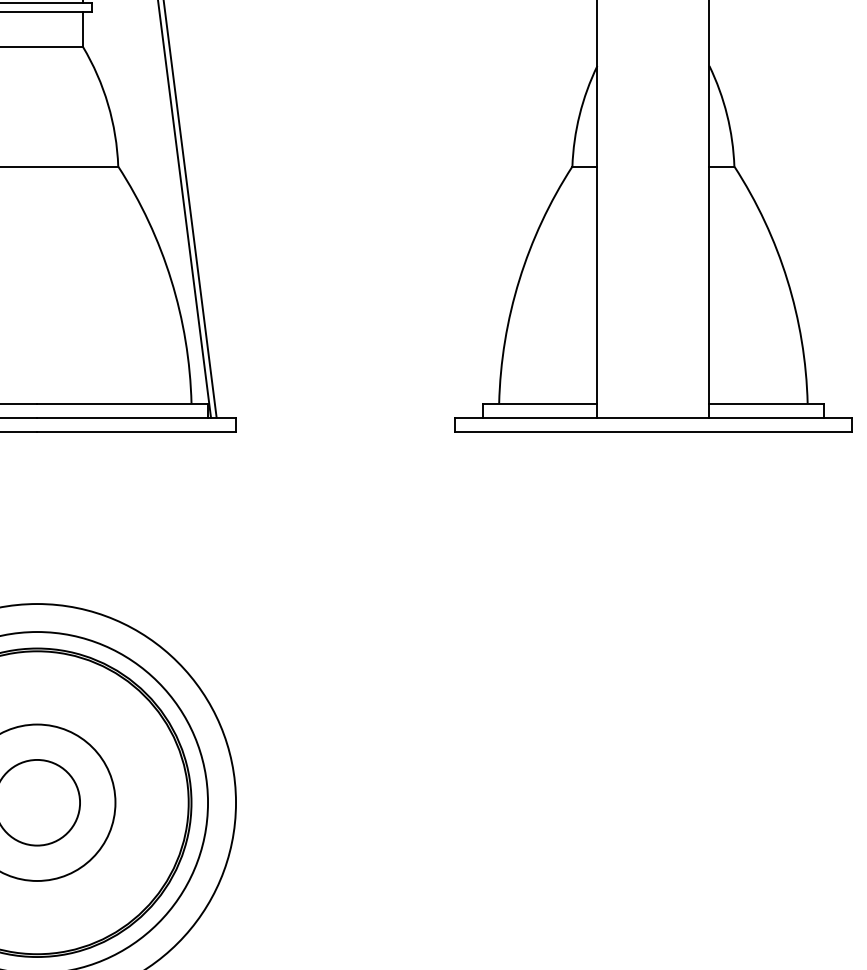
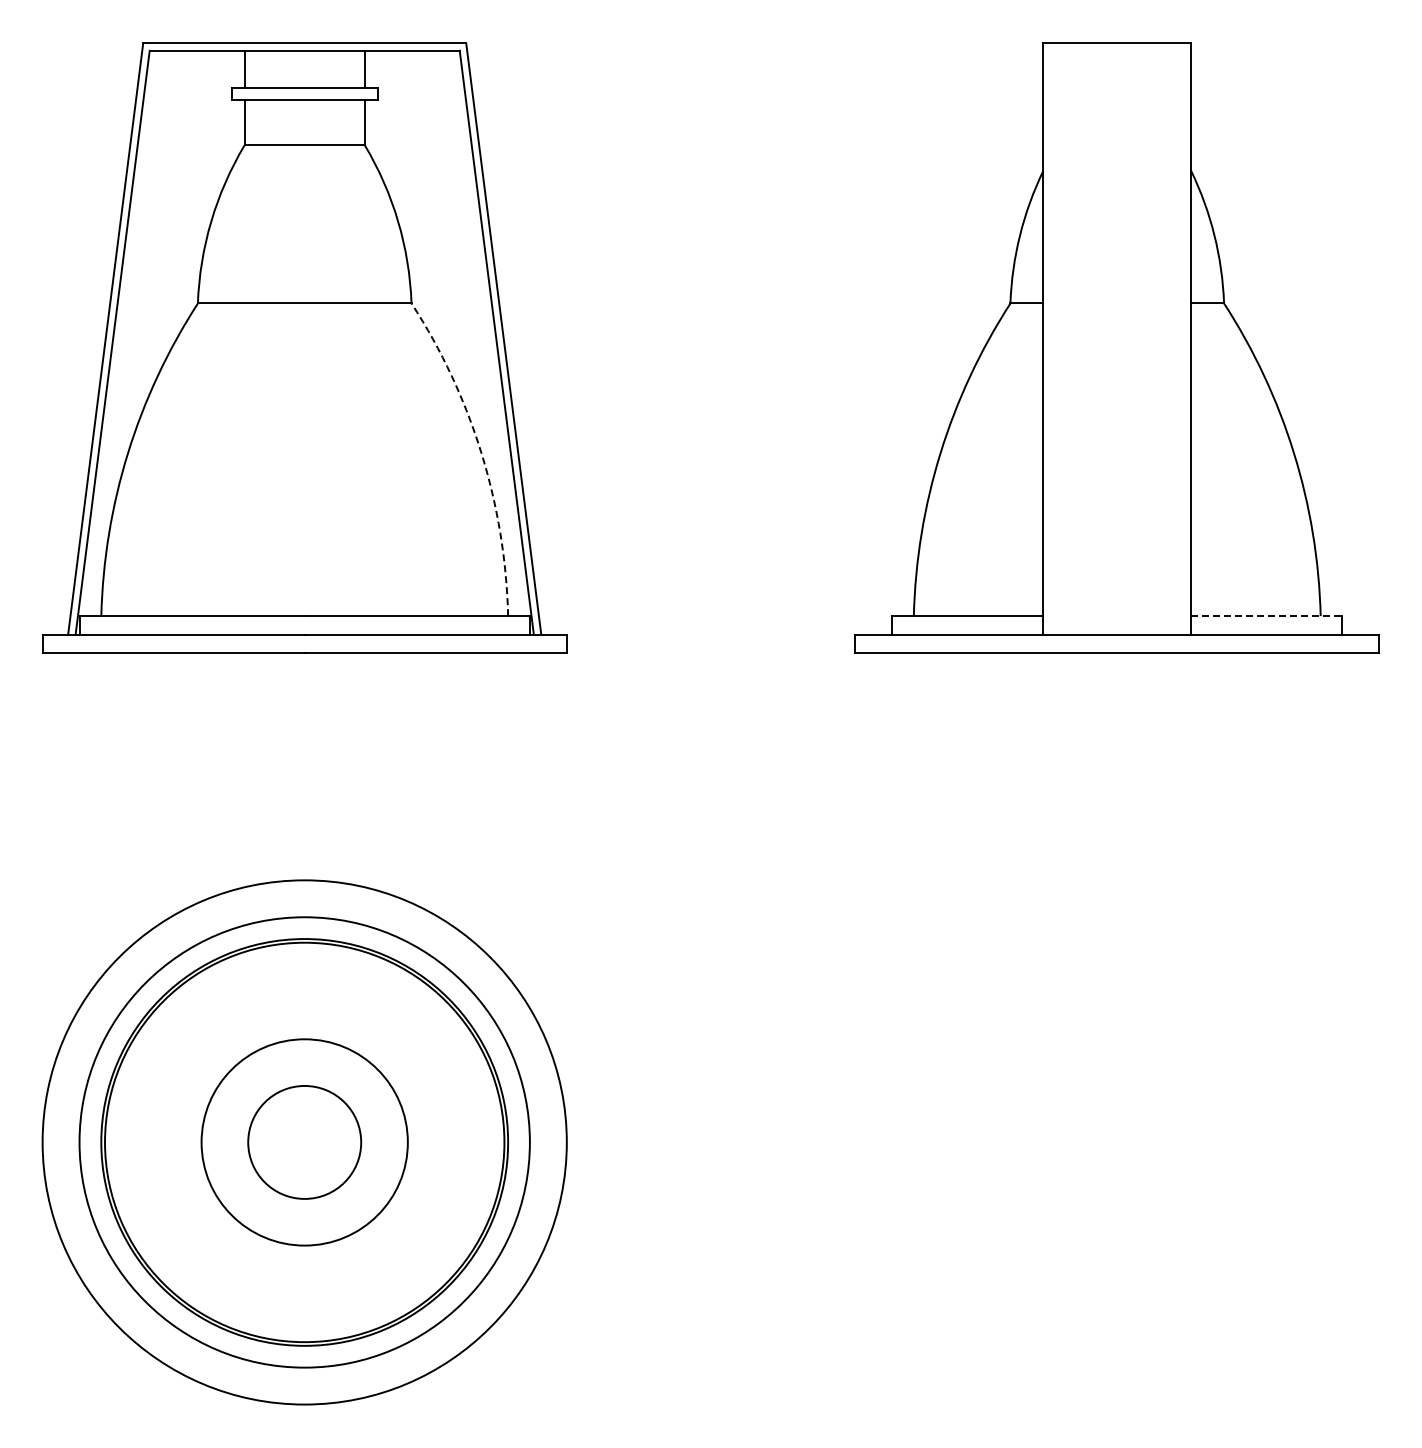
arc: (171, 280) -> (481, 453), solid -> dashed
line: (766, 403) -> (1266, 616), solid -> dashed

